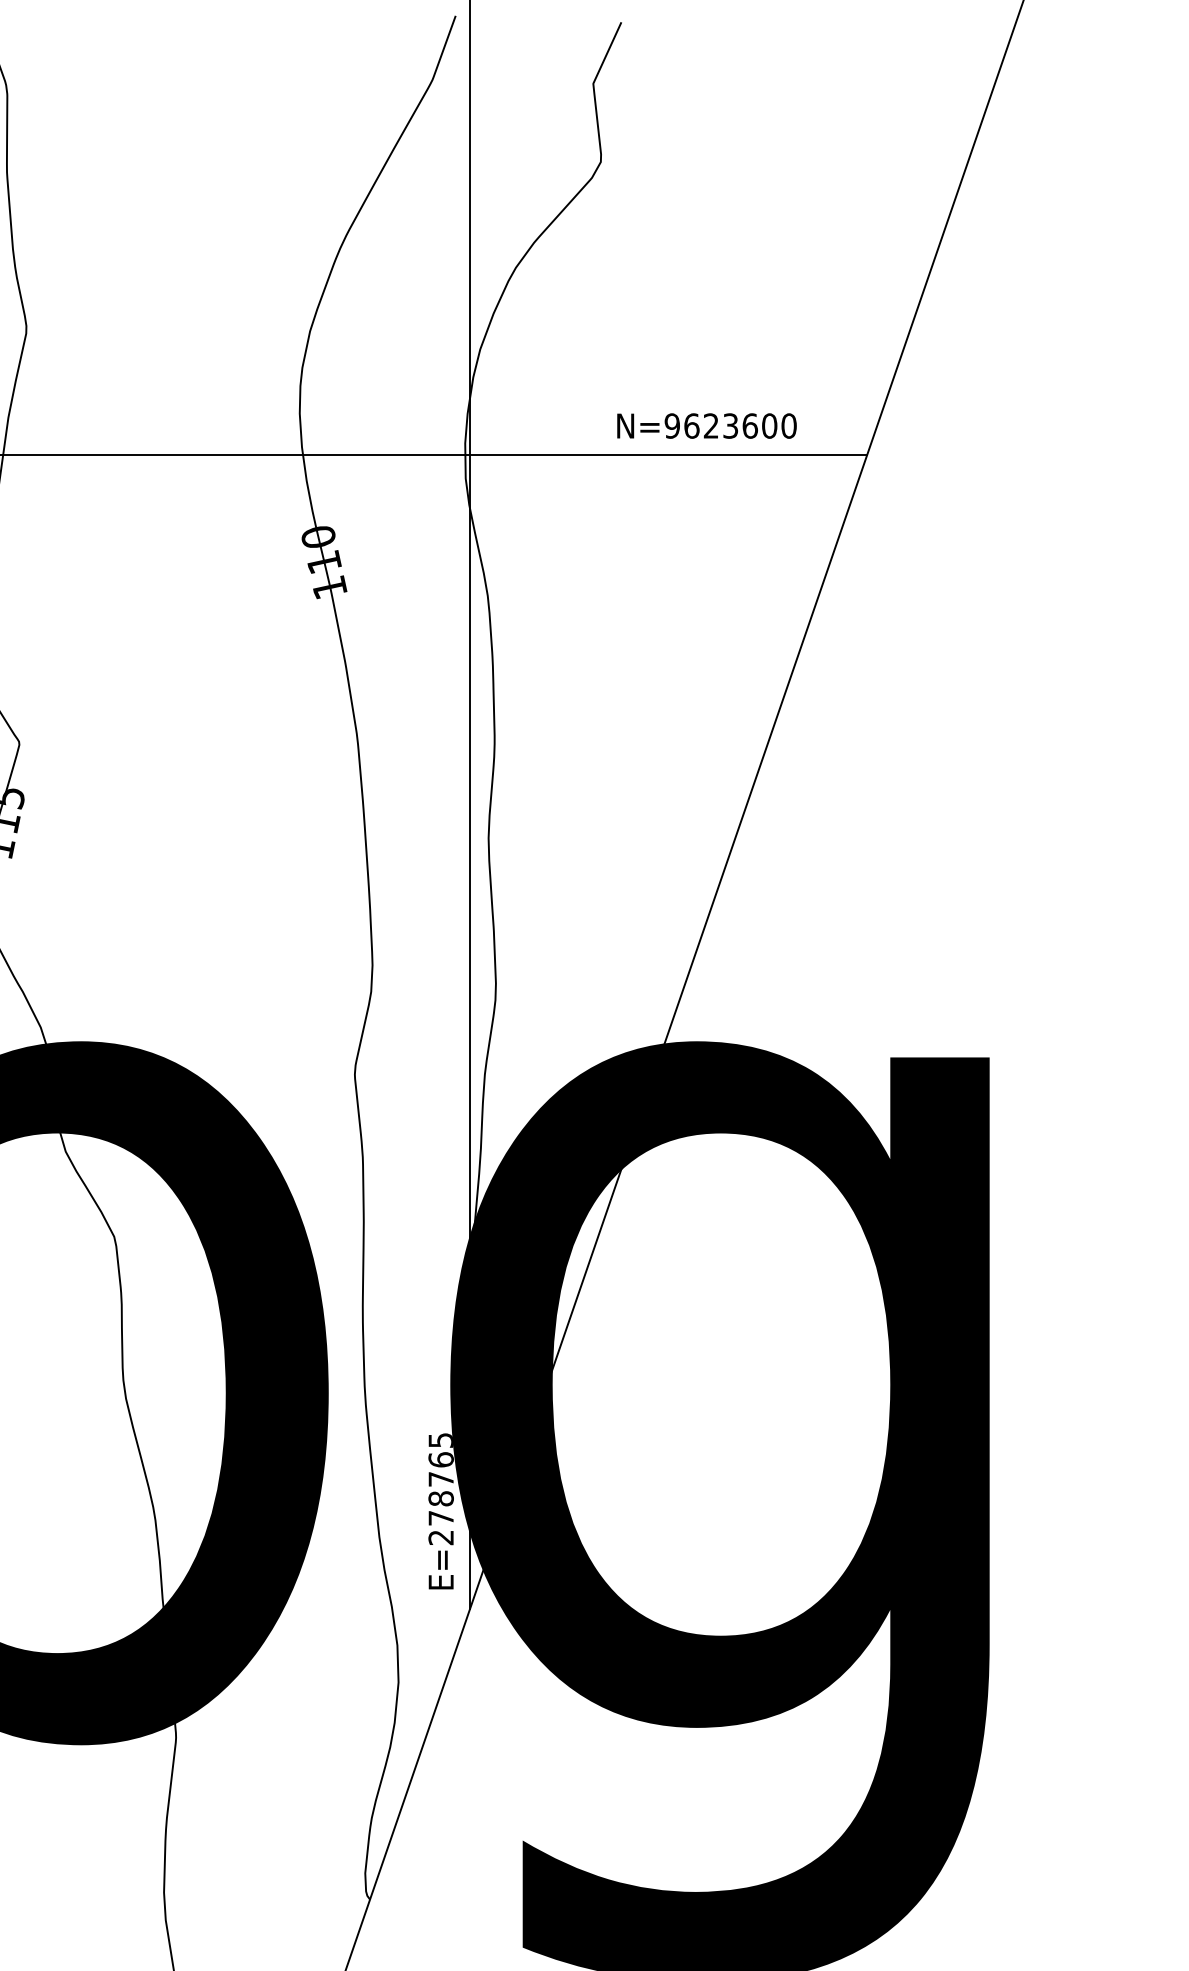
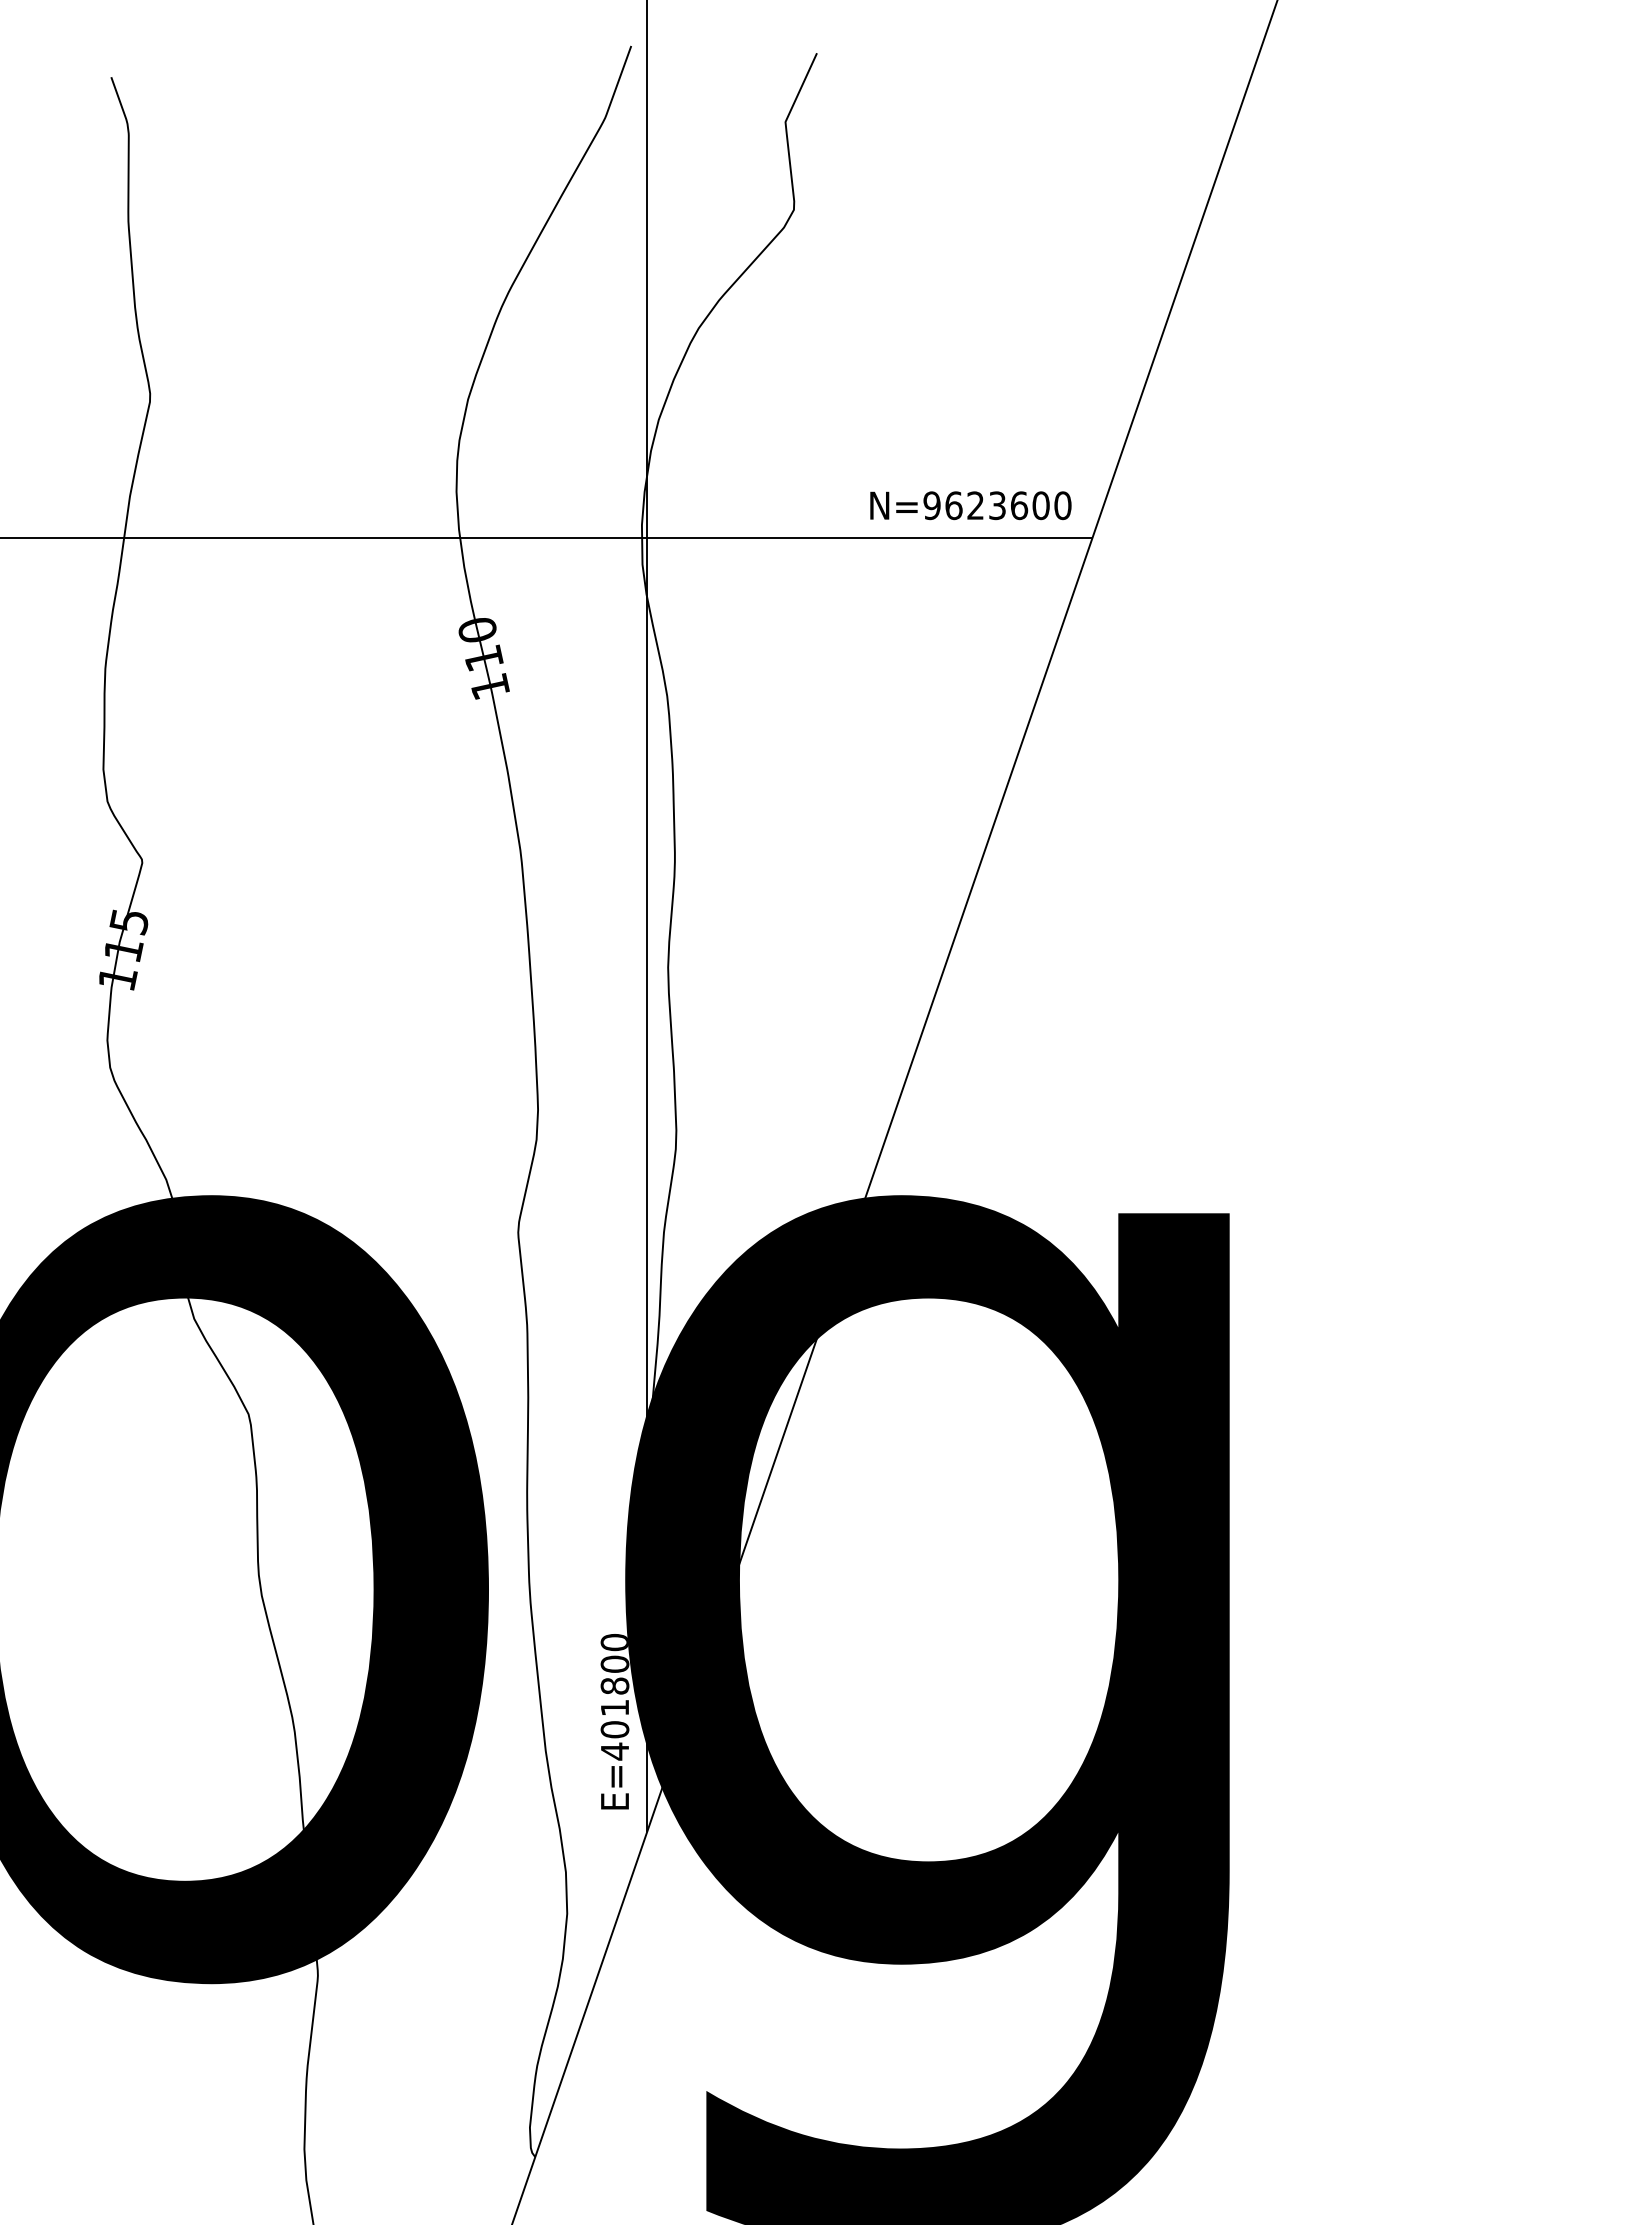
text: (706, 425) -> (970, 505), moved
text: (440, 1489) -> (614, 1697), E=278765 -> E=401800

